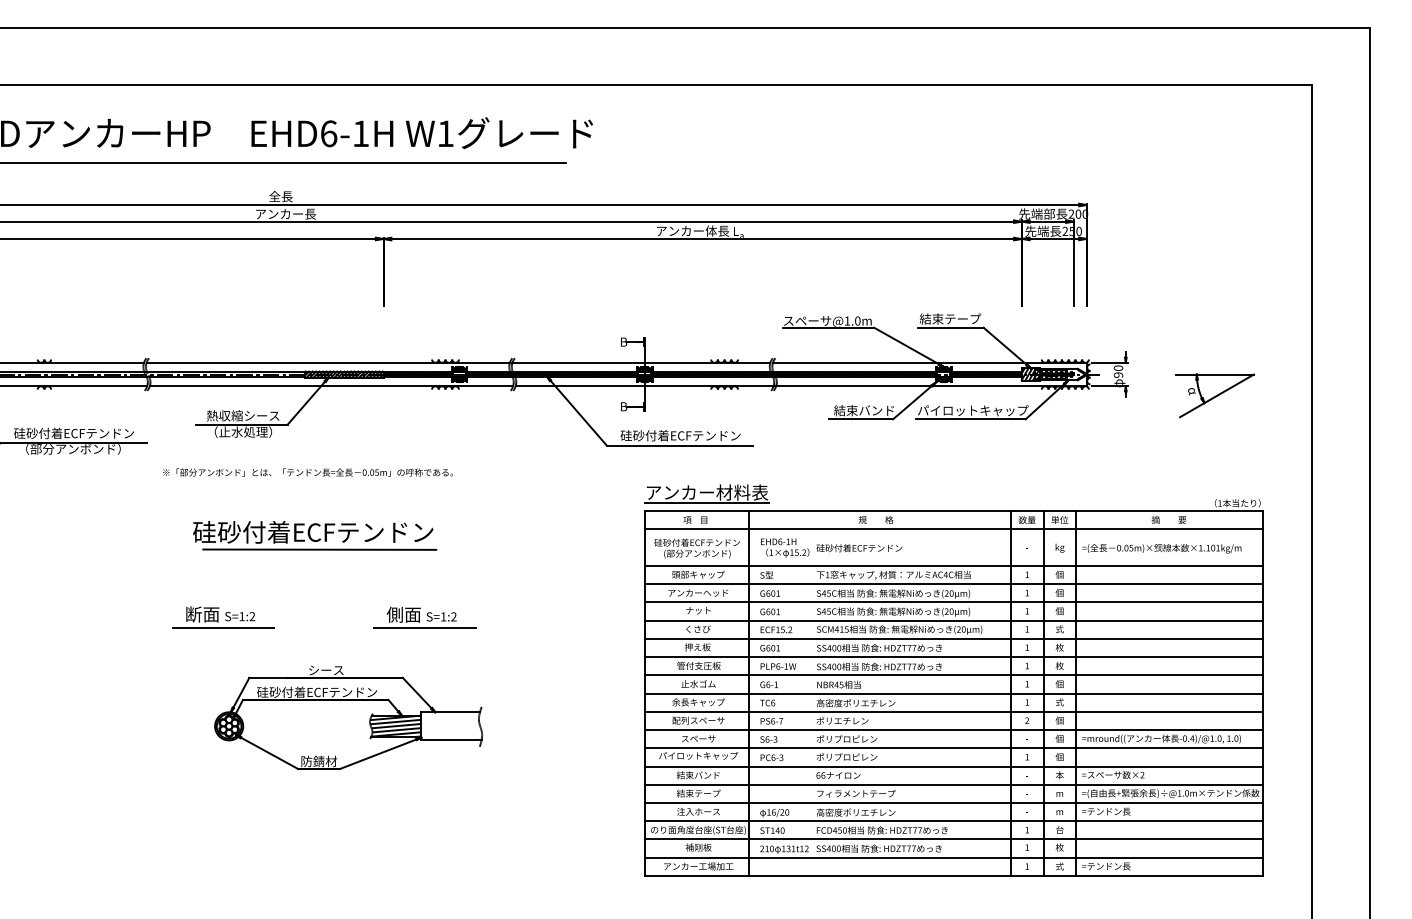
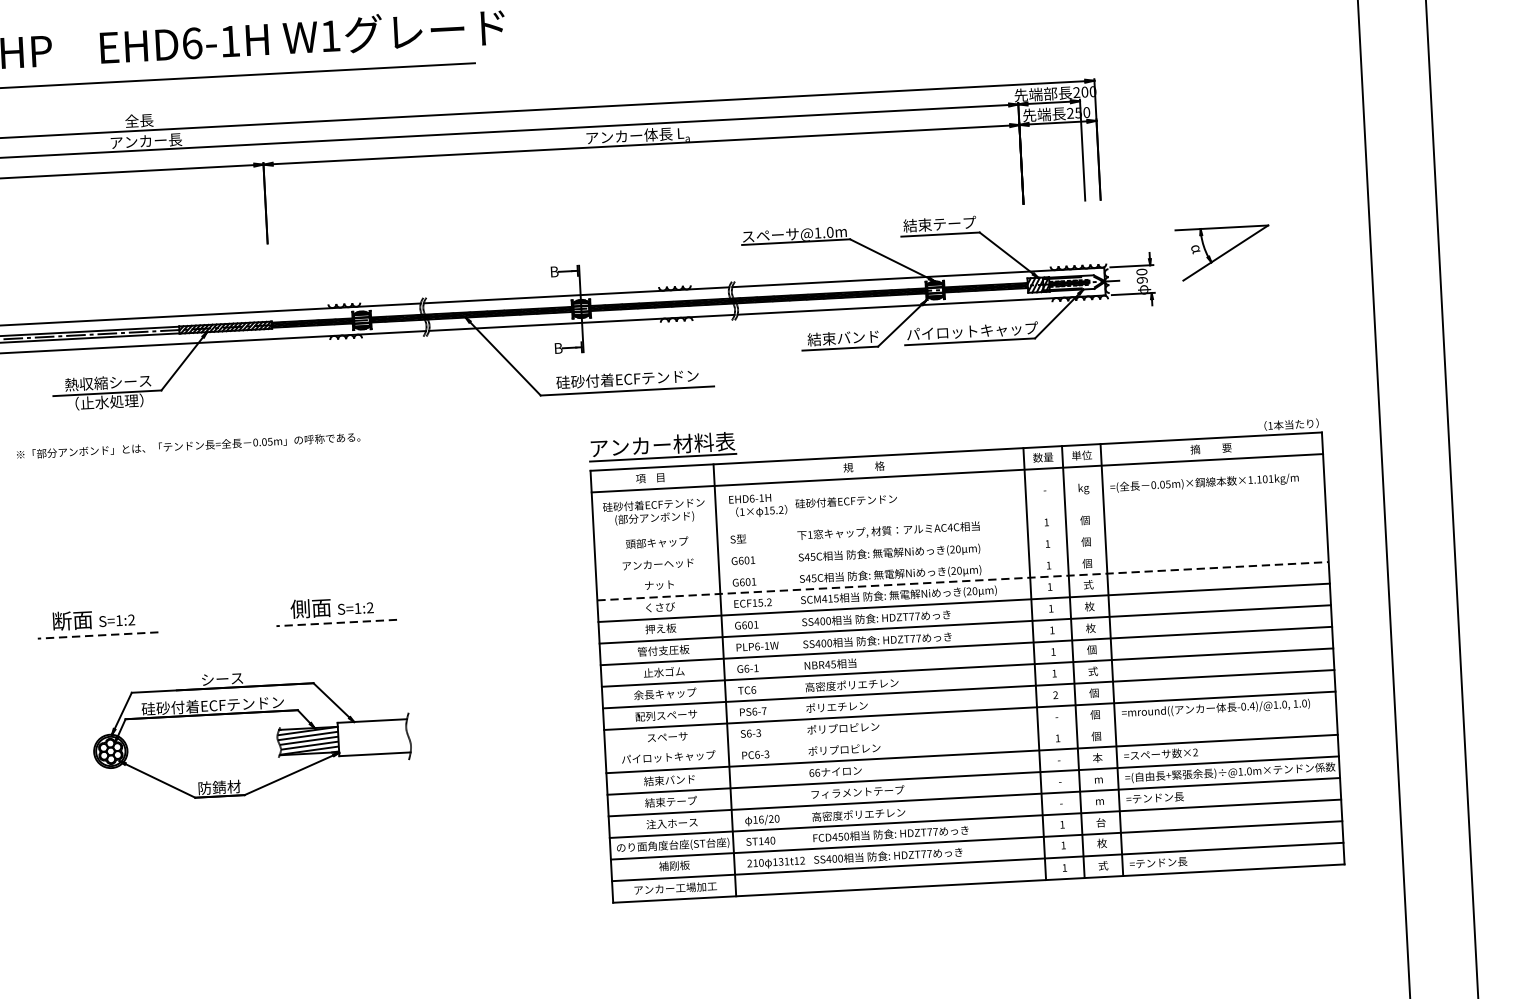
part: (1214, 395) -> (1222, 252), moved
part: (315, 535) -> (201, 520), removed
line: (953, 565) -> (958, 515), removed
line: (953, 584) -> (959, 538), removed
line: (953, 602) -> (961, 559), removed
line: (954, 620) -> (963, 581), solid -> dashed
line: (223, 628) -> (98, 635), solid -> dashed
line: (425, 628) -> (337, 623), solid -> dashed
line: (953, 748) -> (970, 732), removed

